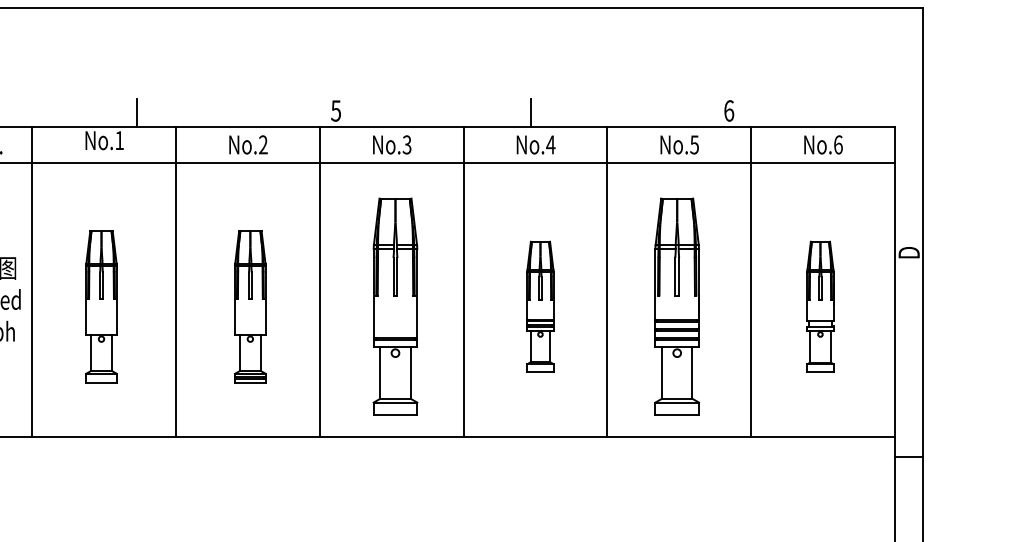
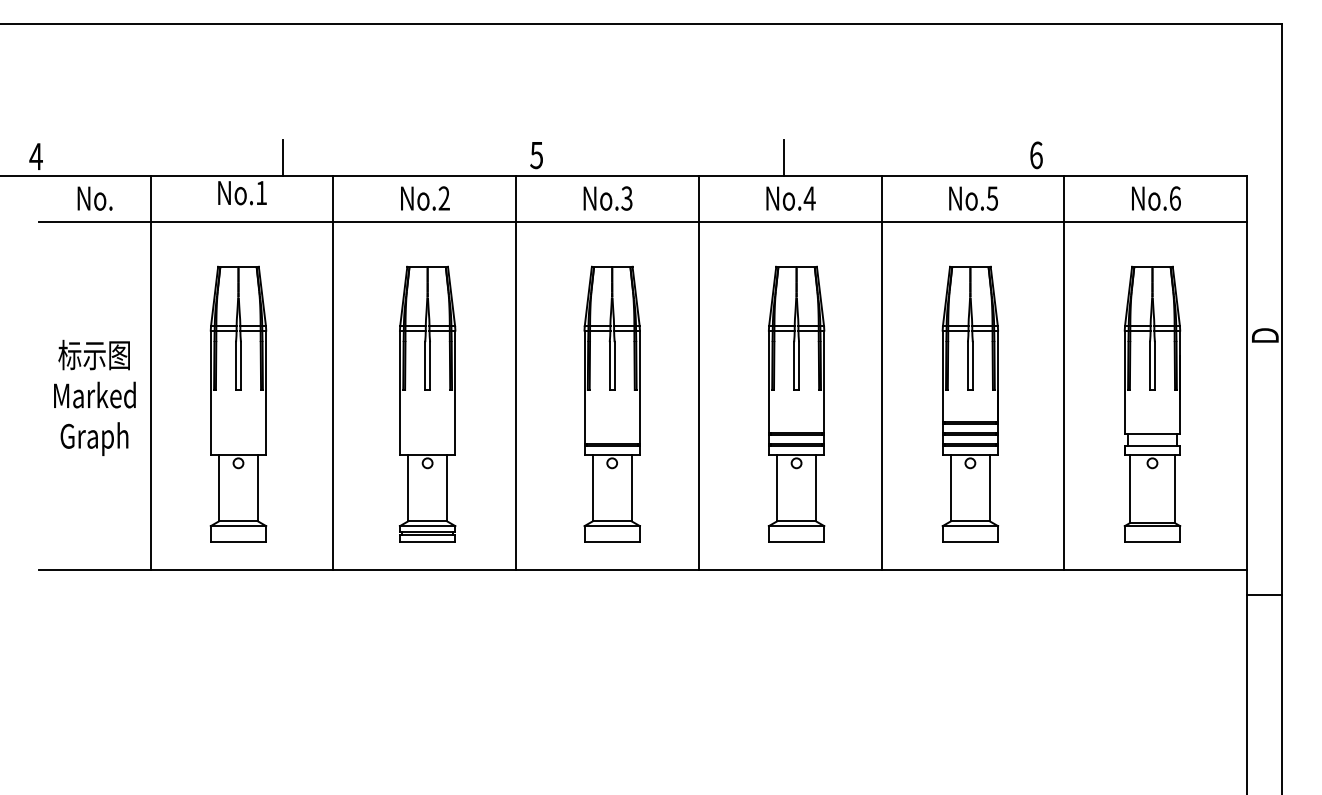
part: (101, 306) -> (238, 403), size x1.43
part: (250, 306) -> (427, 403), size x1.43
part: (540, 306) -> (796, 403), size x1.67
part: (820, 306) -> (1152, 403), size x1.67

